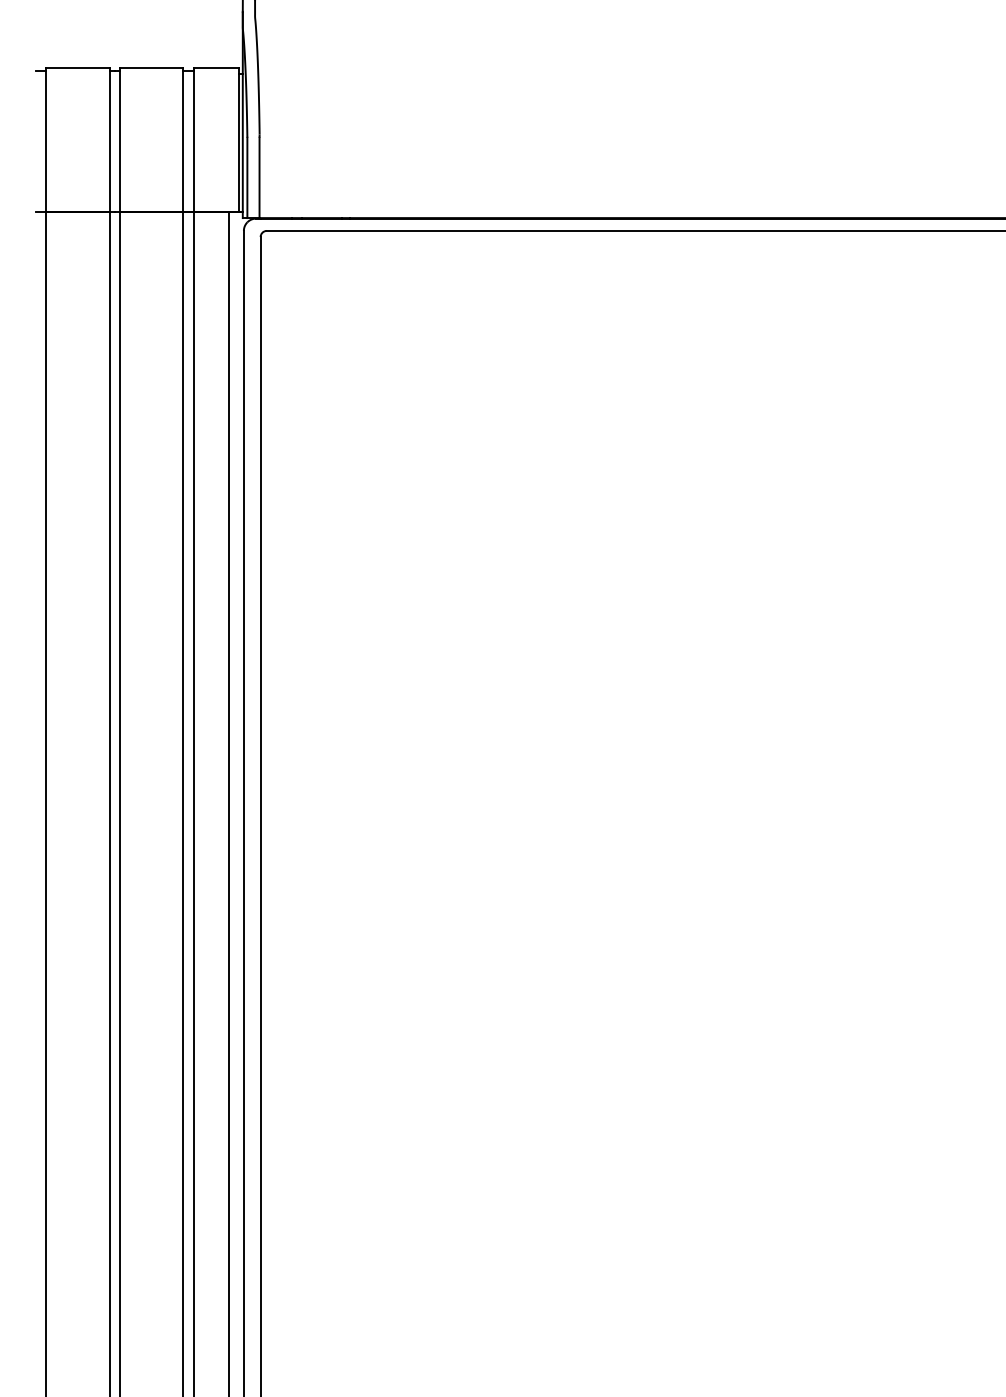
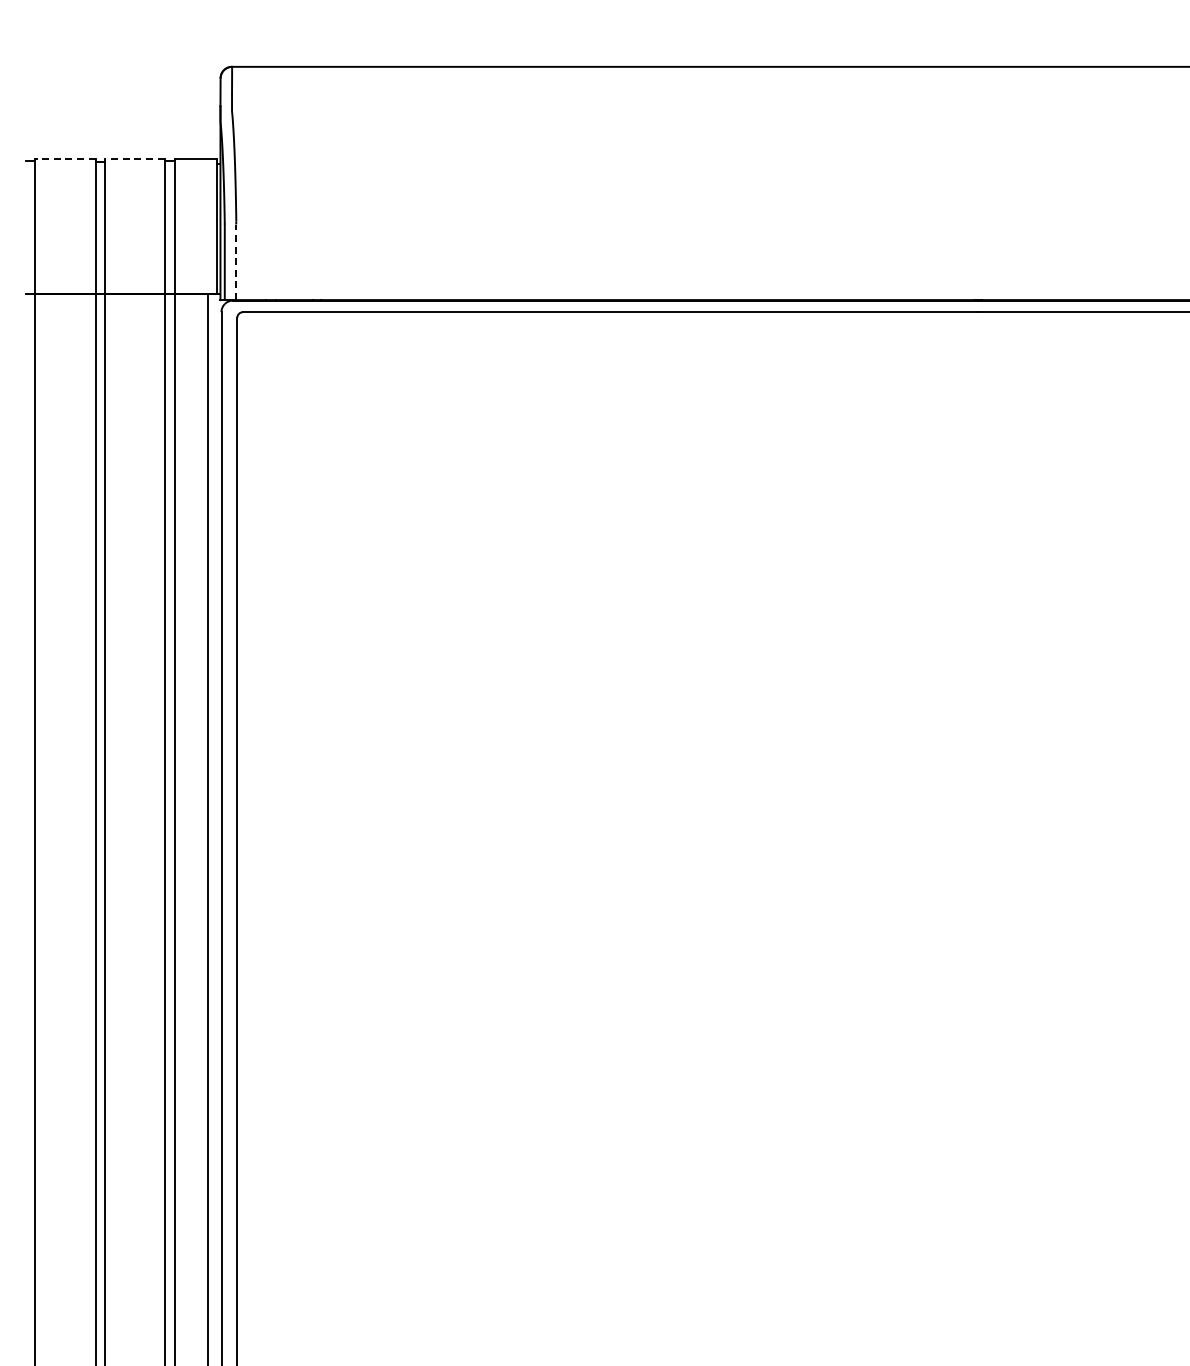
line: (77, 67) -> (65, 158), solid -> dashed
line: (151, 67) -> (134, 158), solid -> dashed
line: (259, 178) -> (236, 262), solid -> dashed

